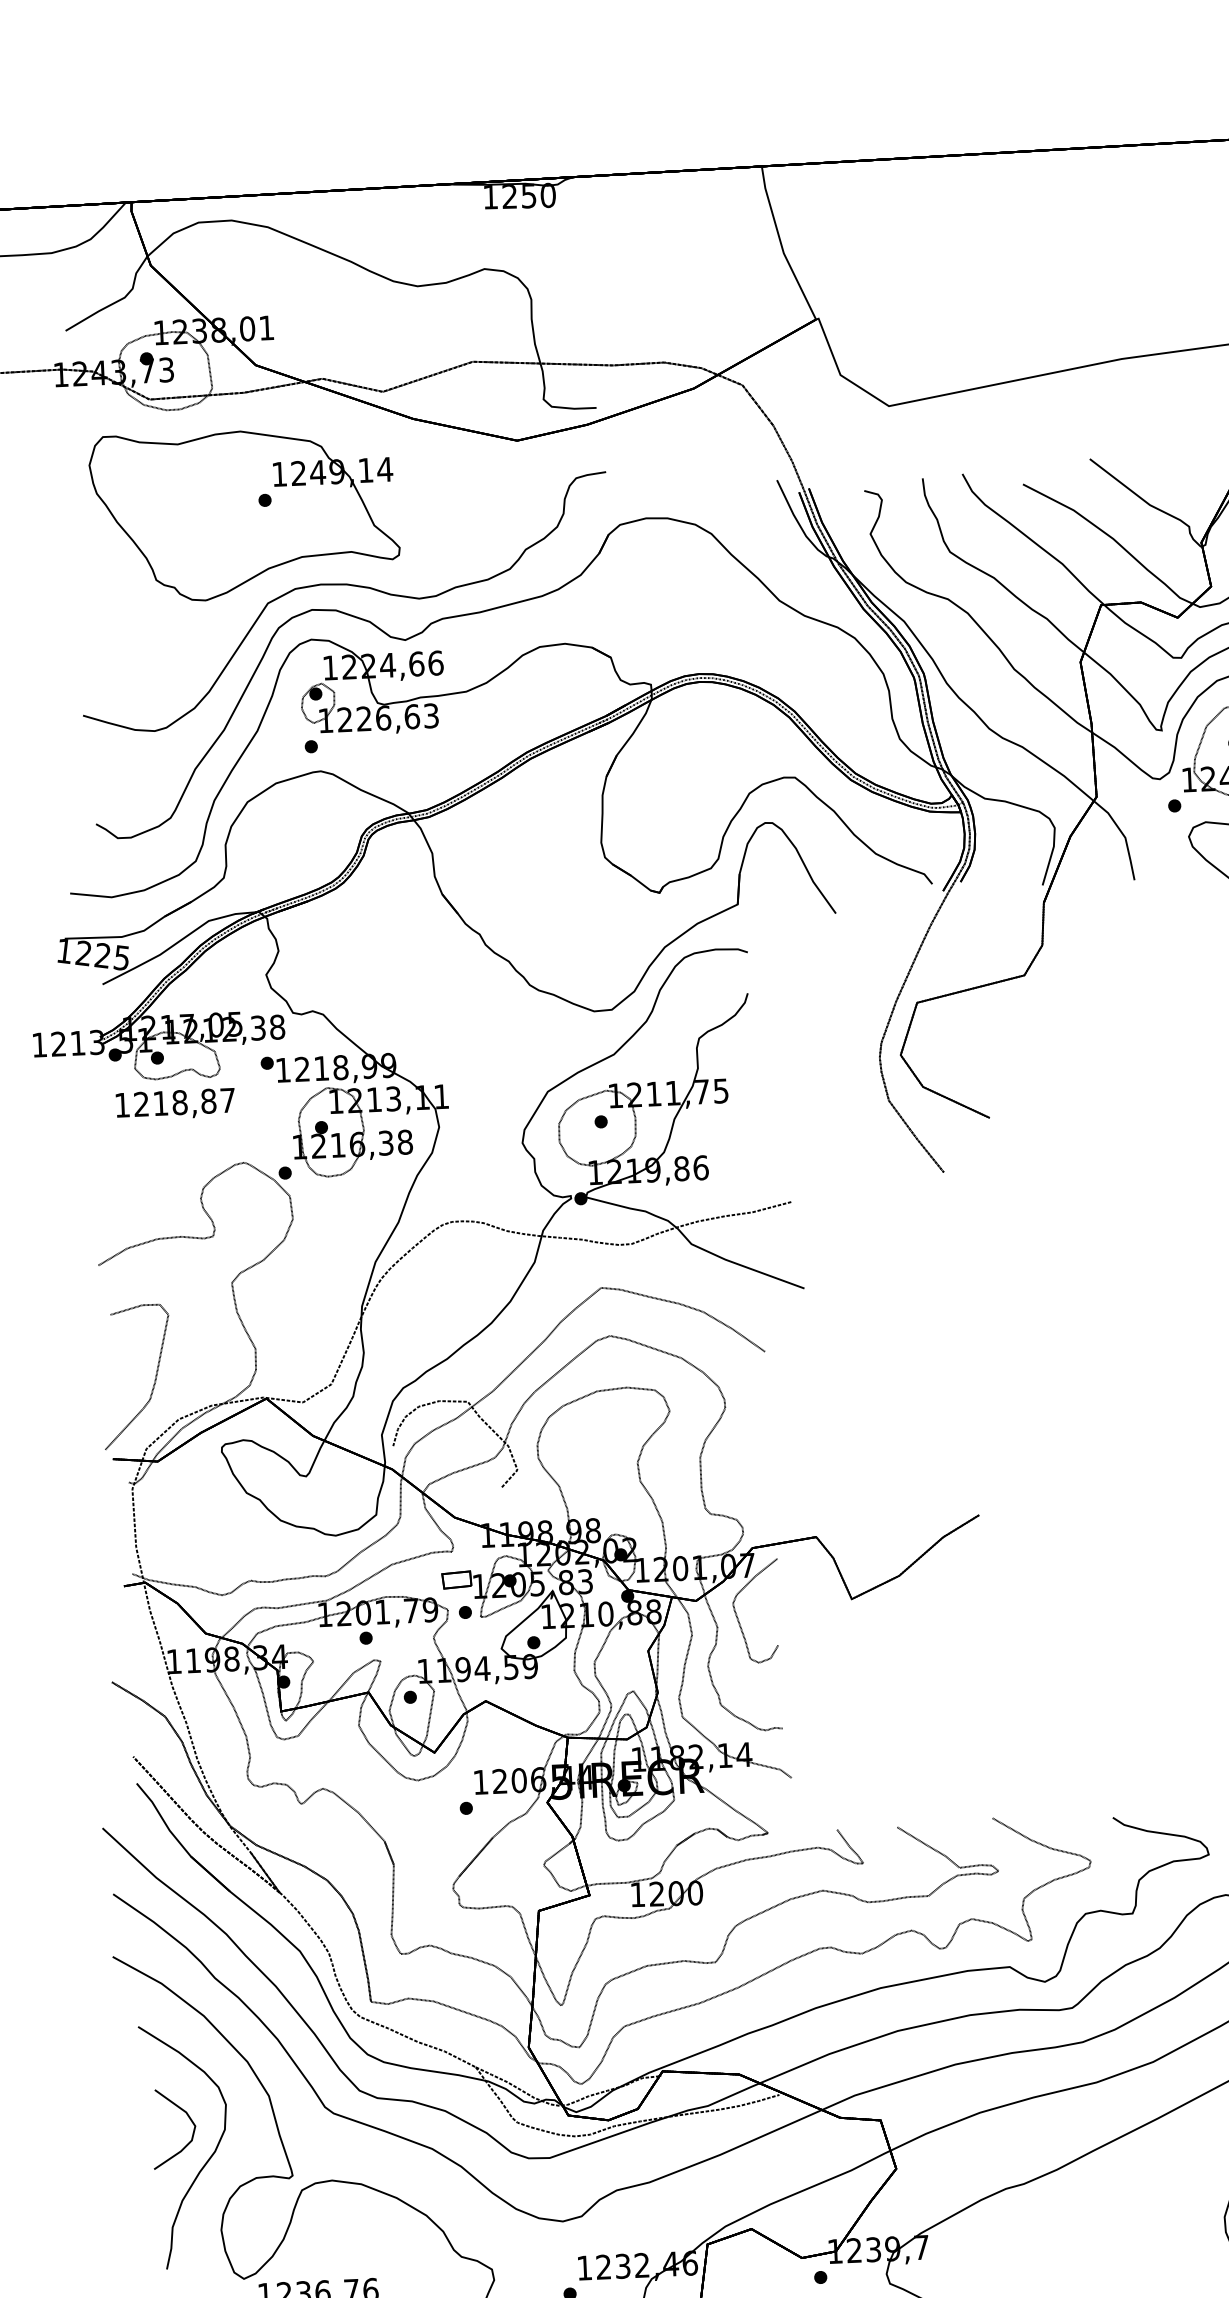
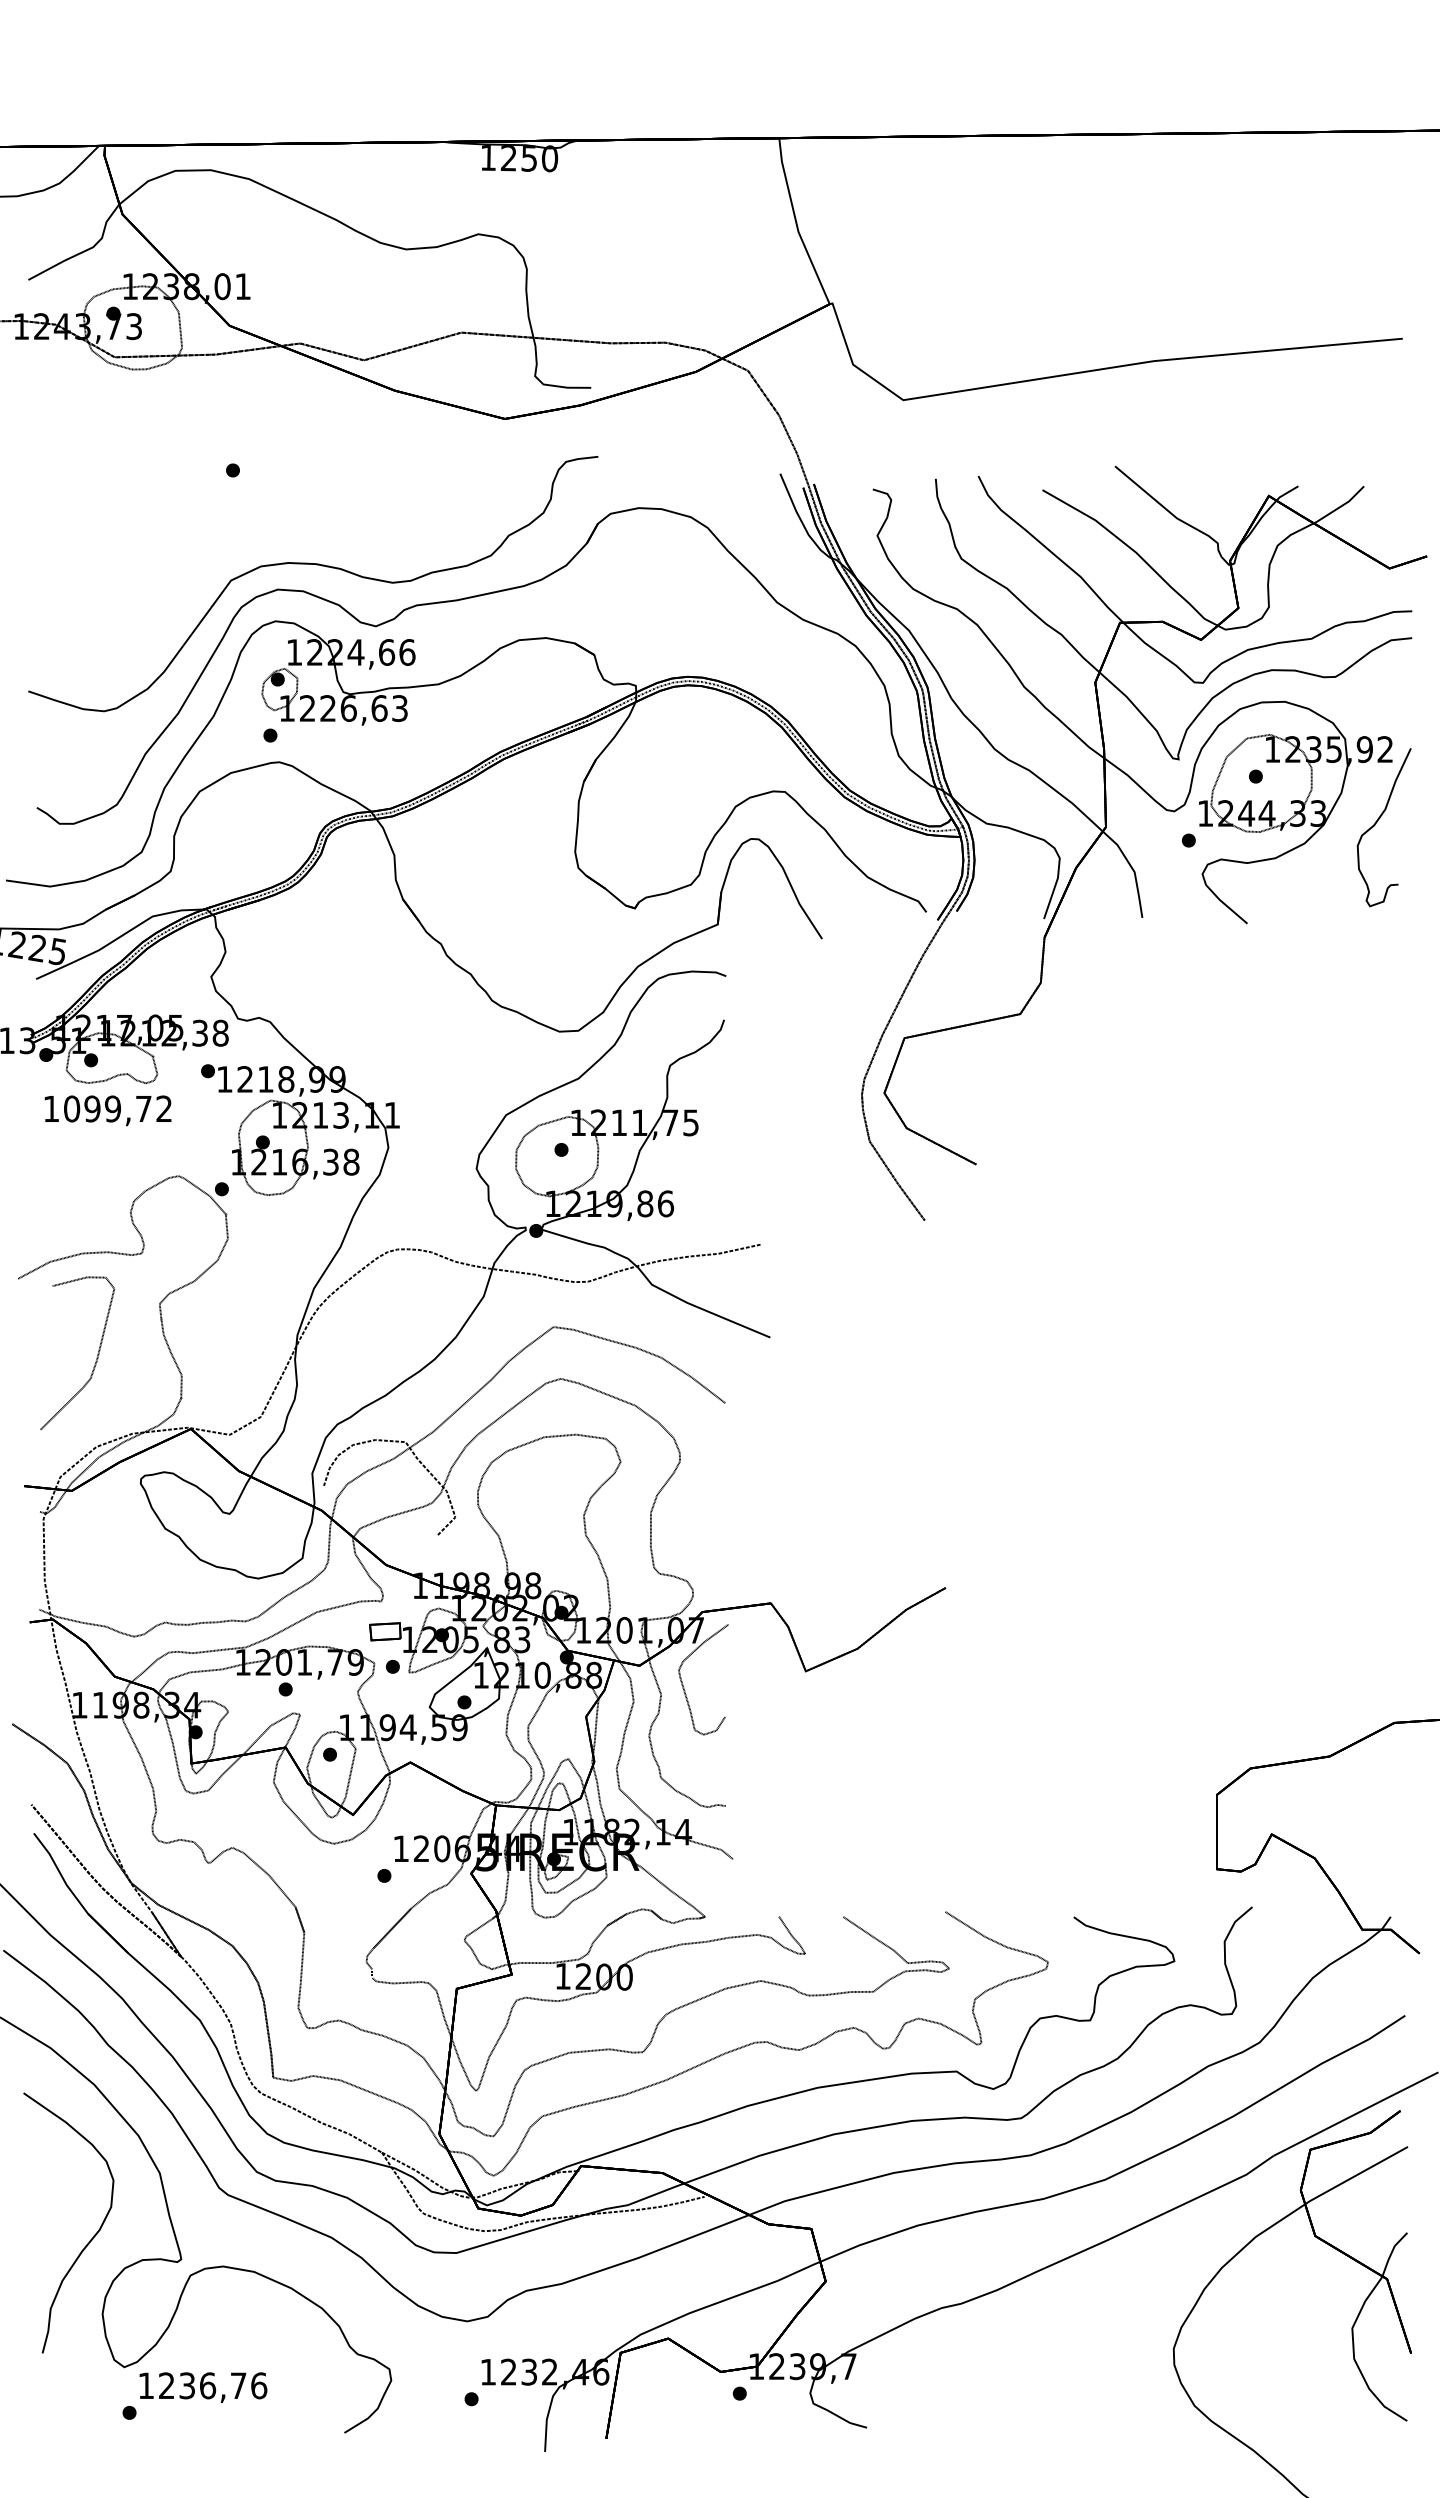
part: (244, 514) -> (210, 484), removed
text: (184, 1102) -> (117, 1108), 1218,87 -> 1099,72
curve: (154, 1379) -> (96, 1357), moved
curve: (190, 2120) -> (74, 2195), removed

